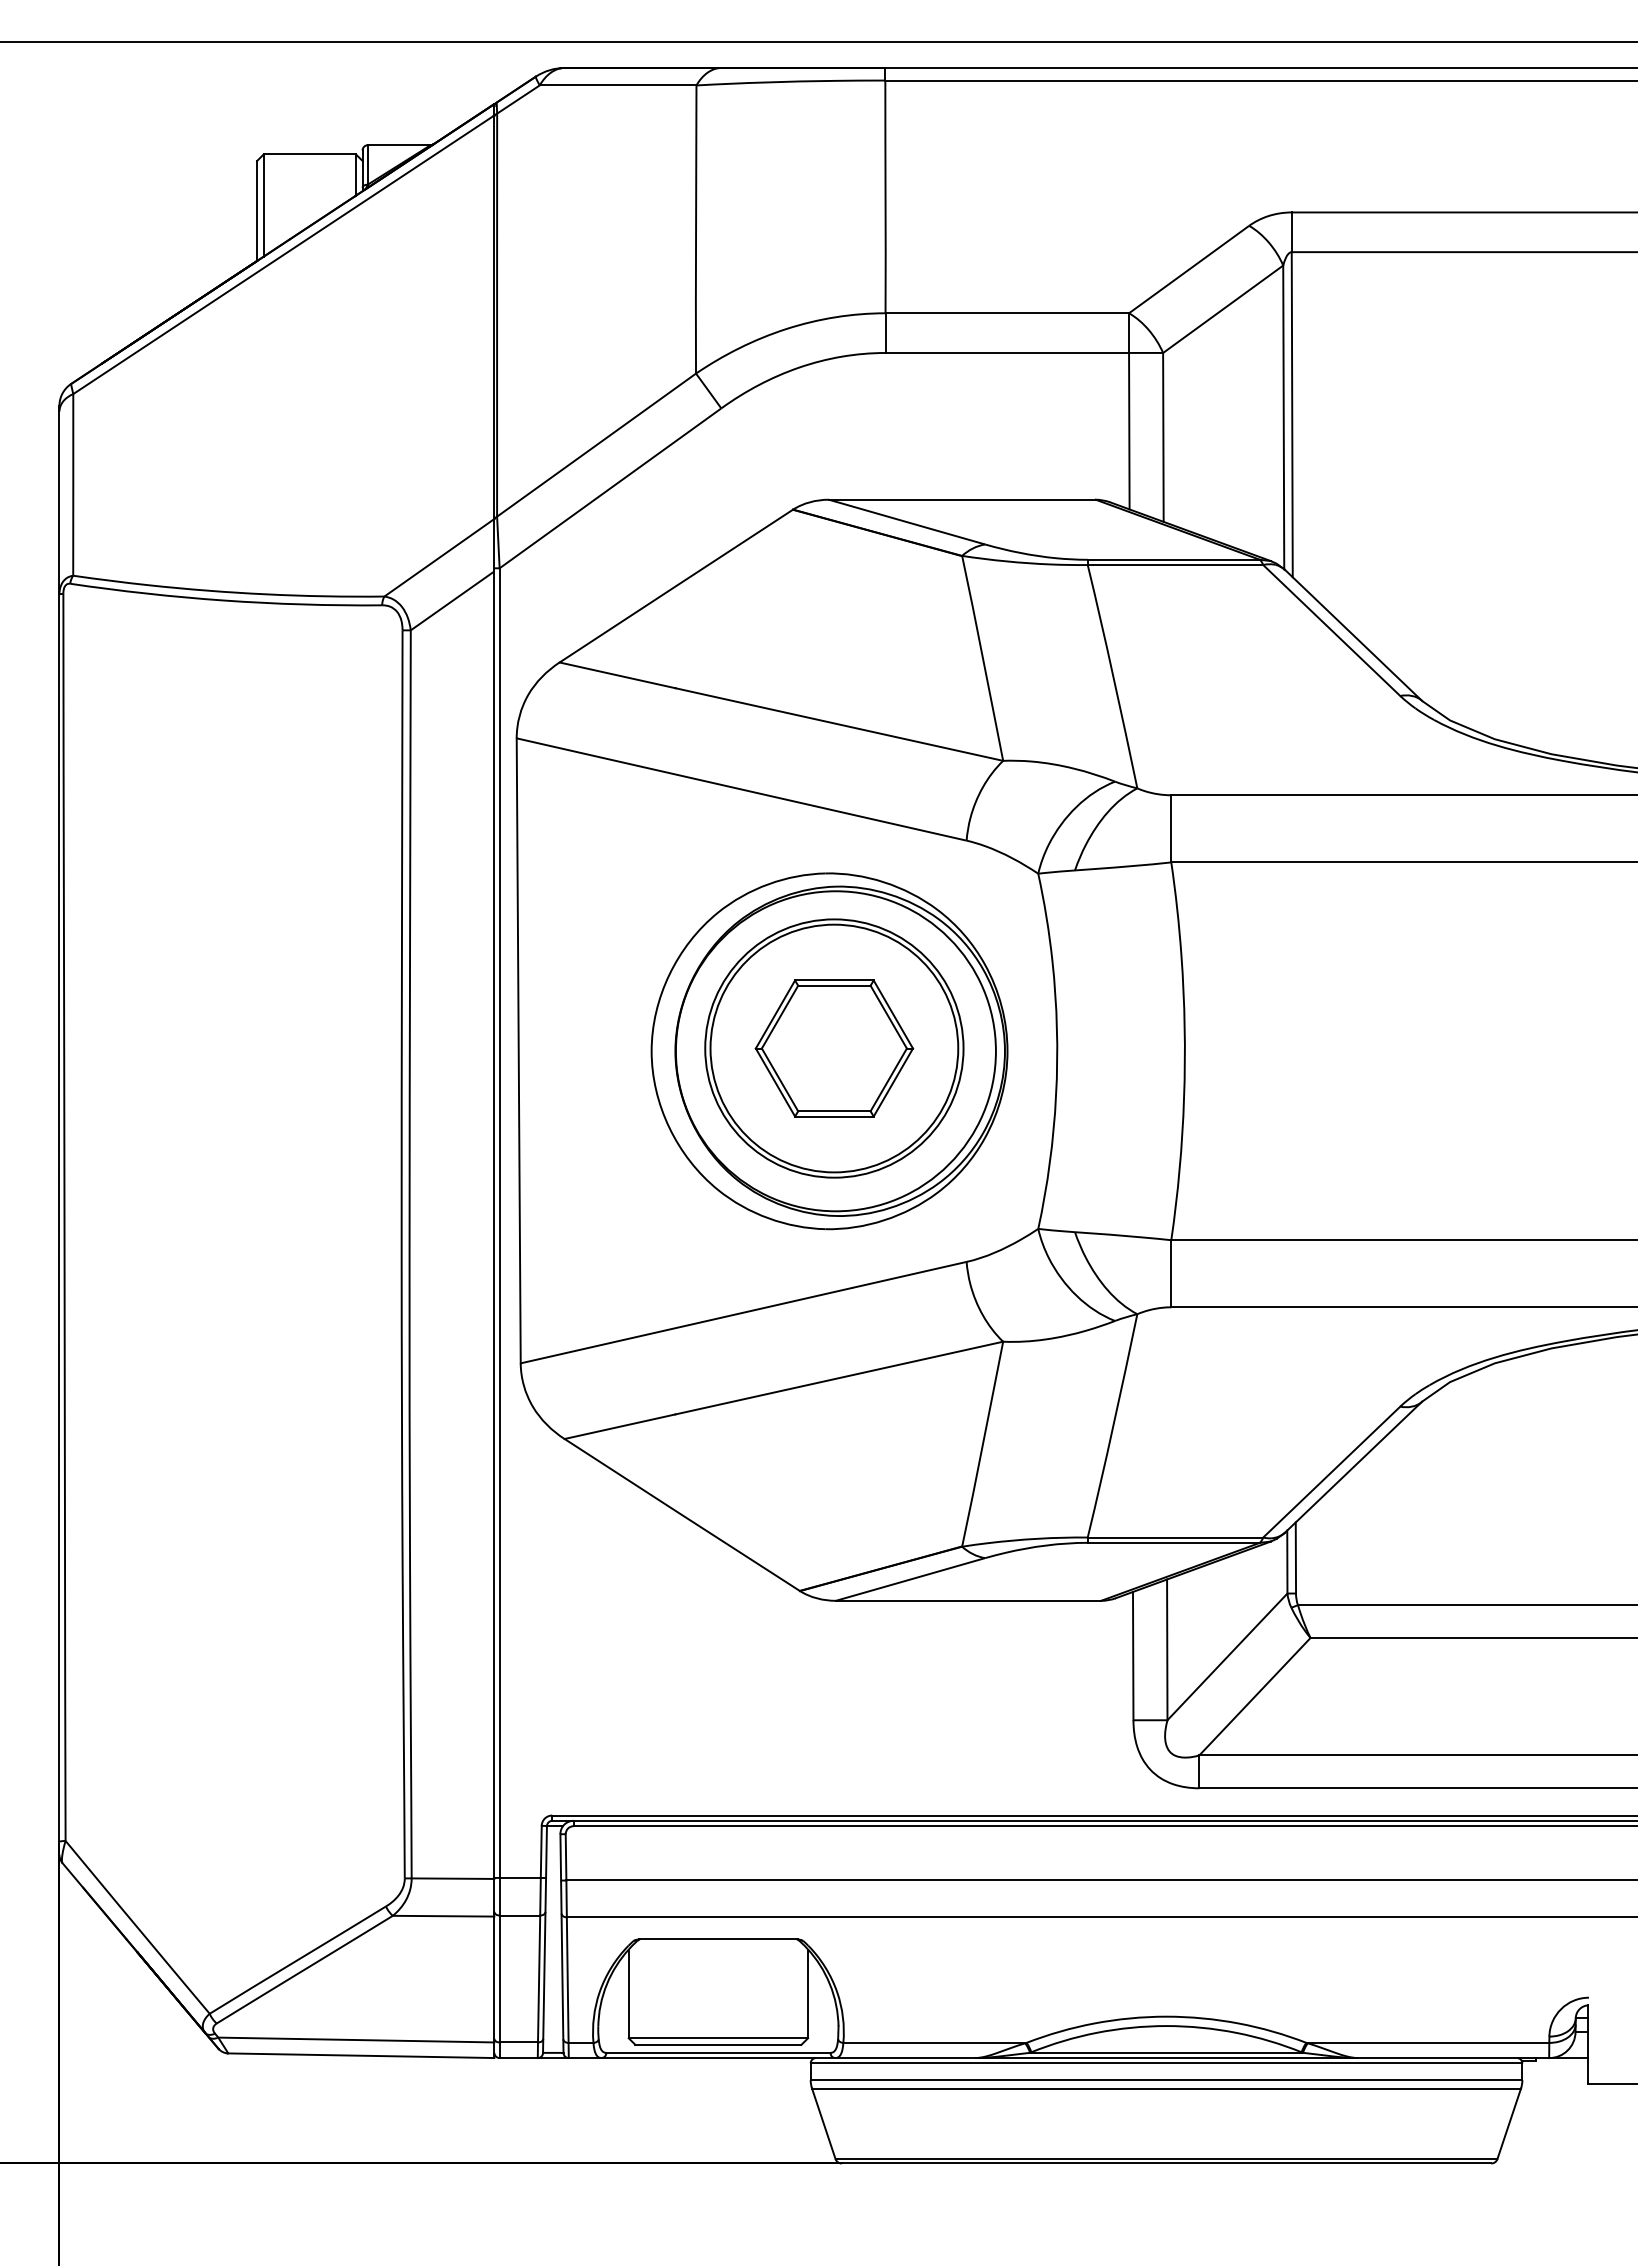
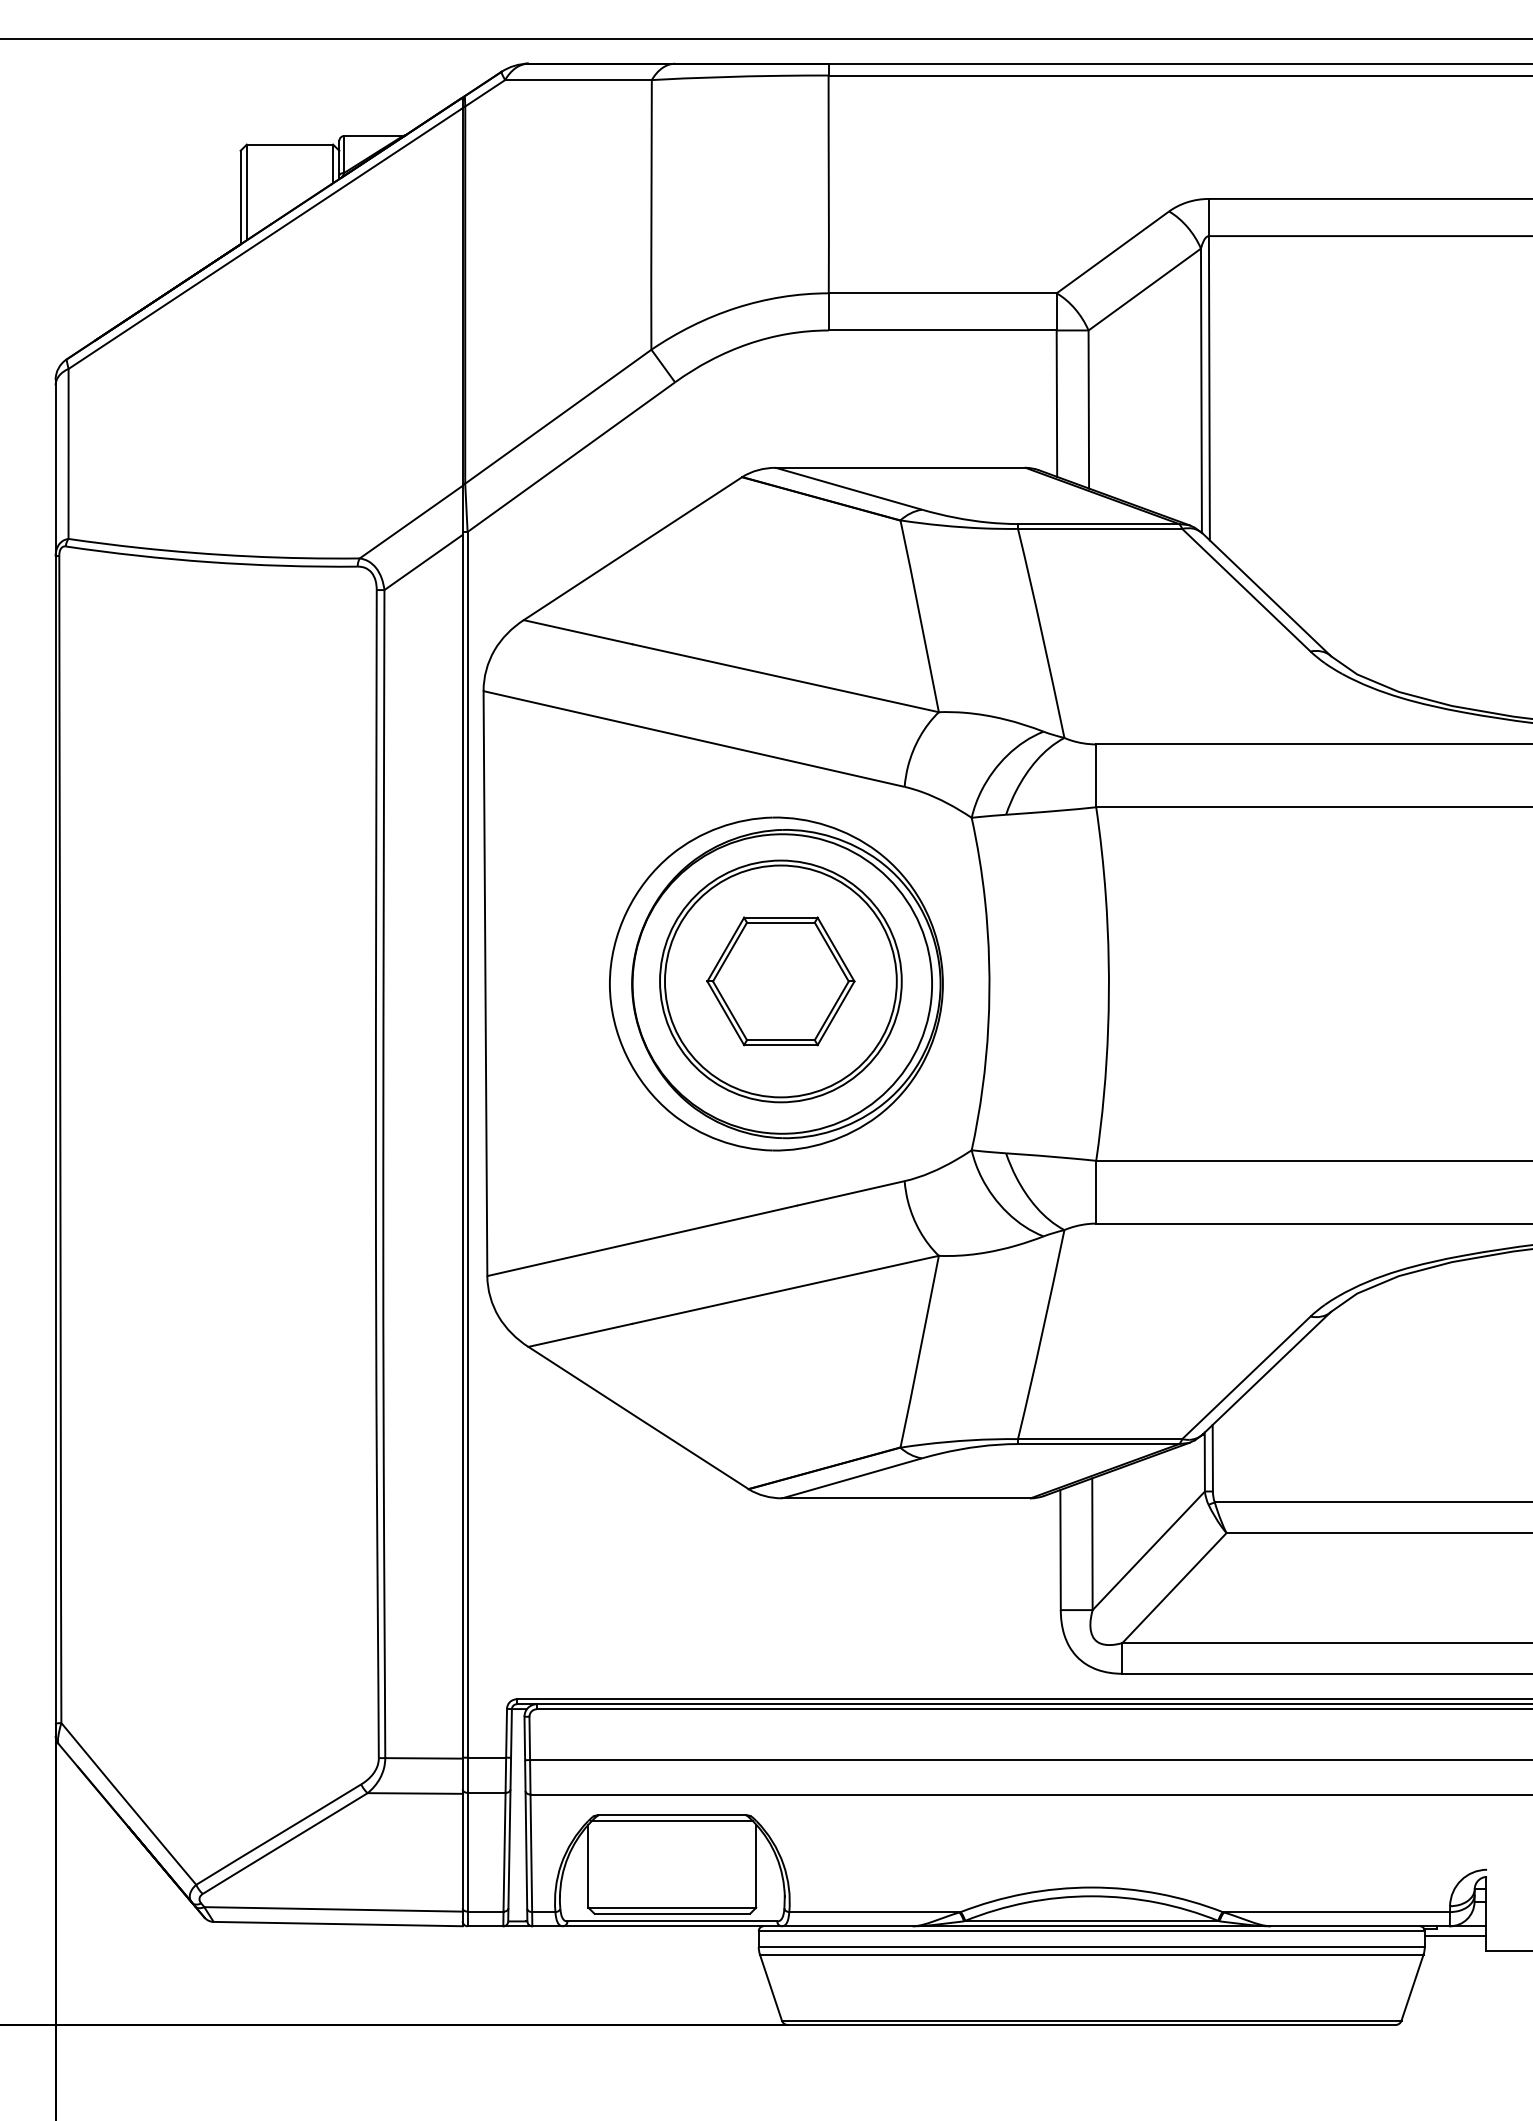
line: (718, 1946) -> (672, 1821), added
line: (1555, 2068) -> (1455, 1936), added

